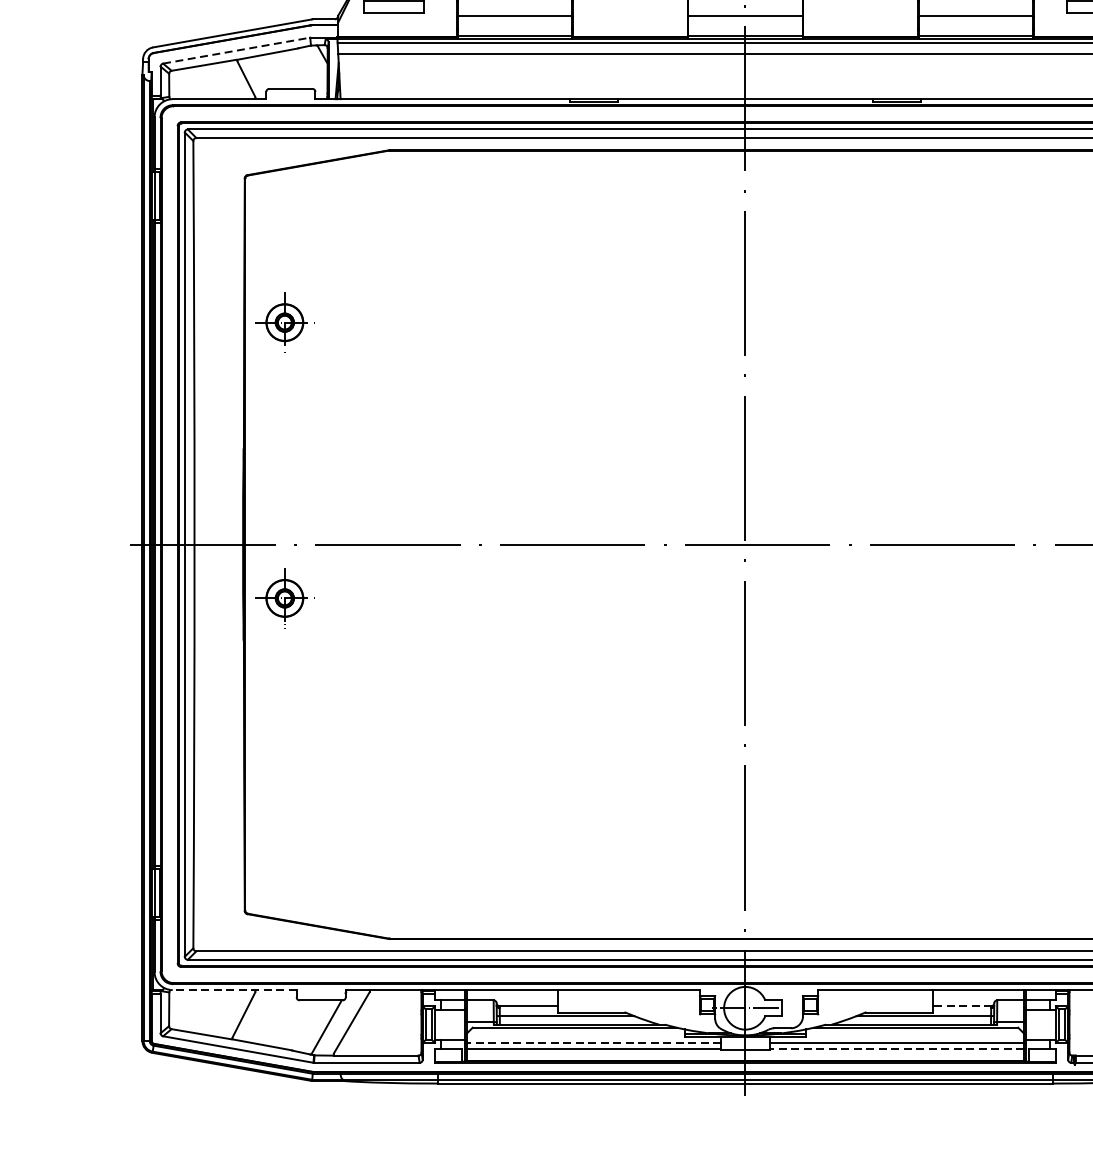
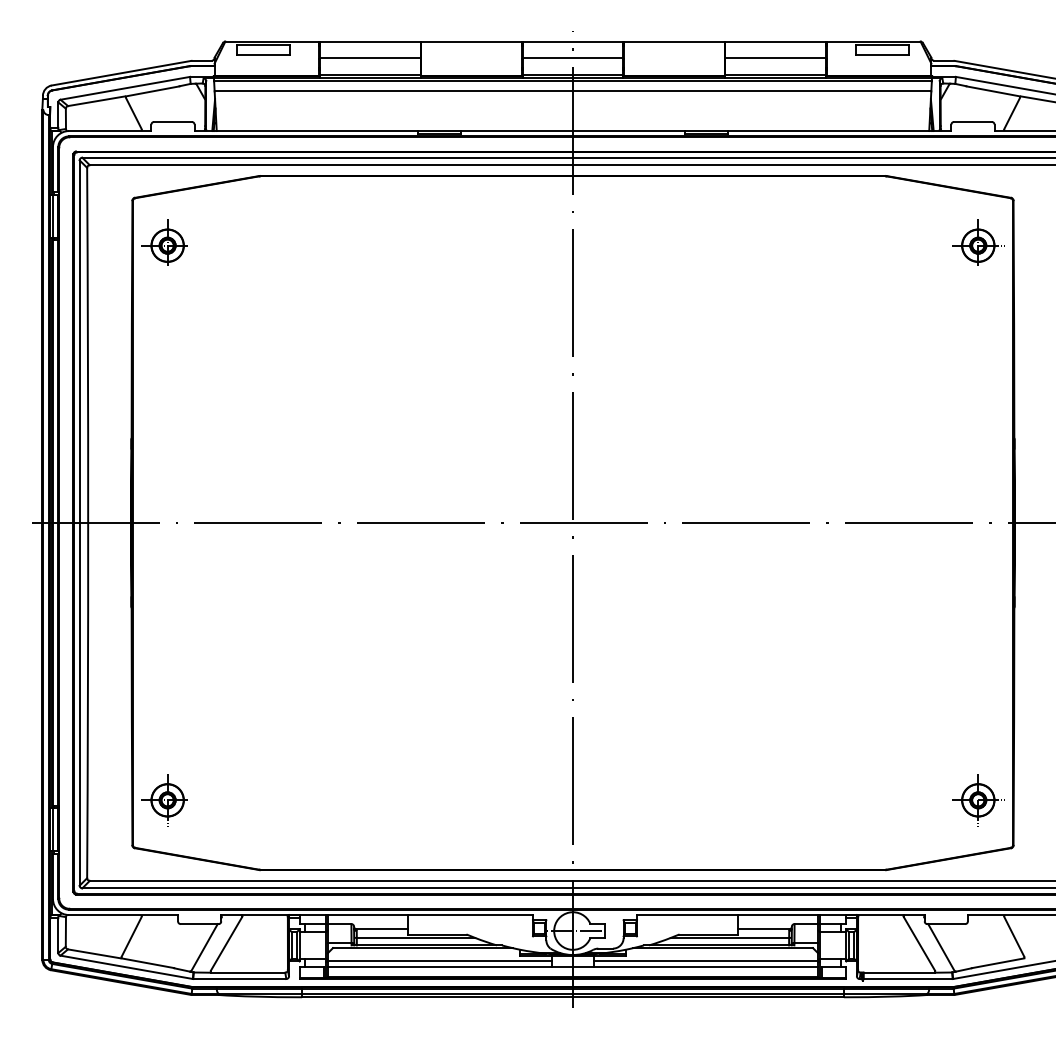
line: (236, 50) -> (125, 88), dashed -> solid
part: (281, 319) -> (164, 242), moved
part: (281, 598) -> (164, 800), moved
line: (234, 990) -> (123, 915), dashed -> solid
line: (963, 1006) -> (764, 929), dashed -> solid
line: (593, 1042) -> (439, 961), dashed -> solid
line: (897, 1048) -> (706, 966), dashed -> solid

